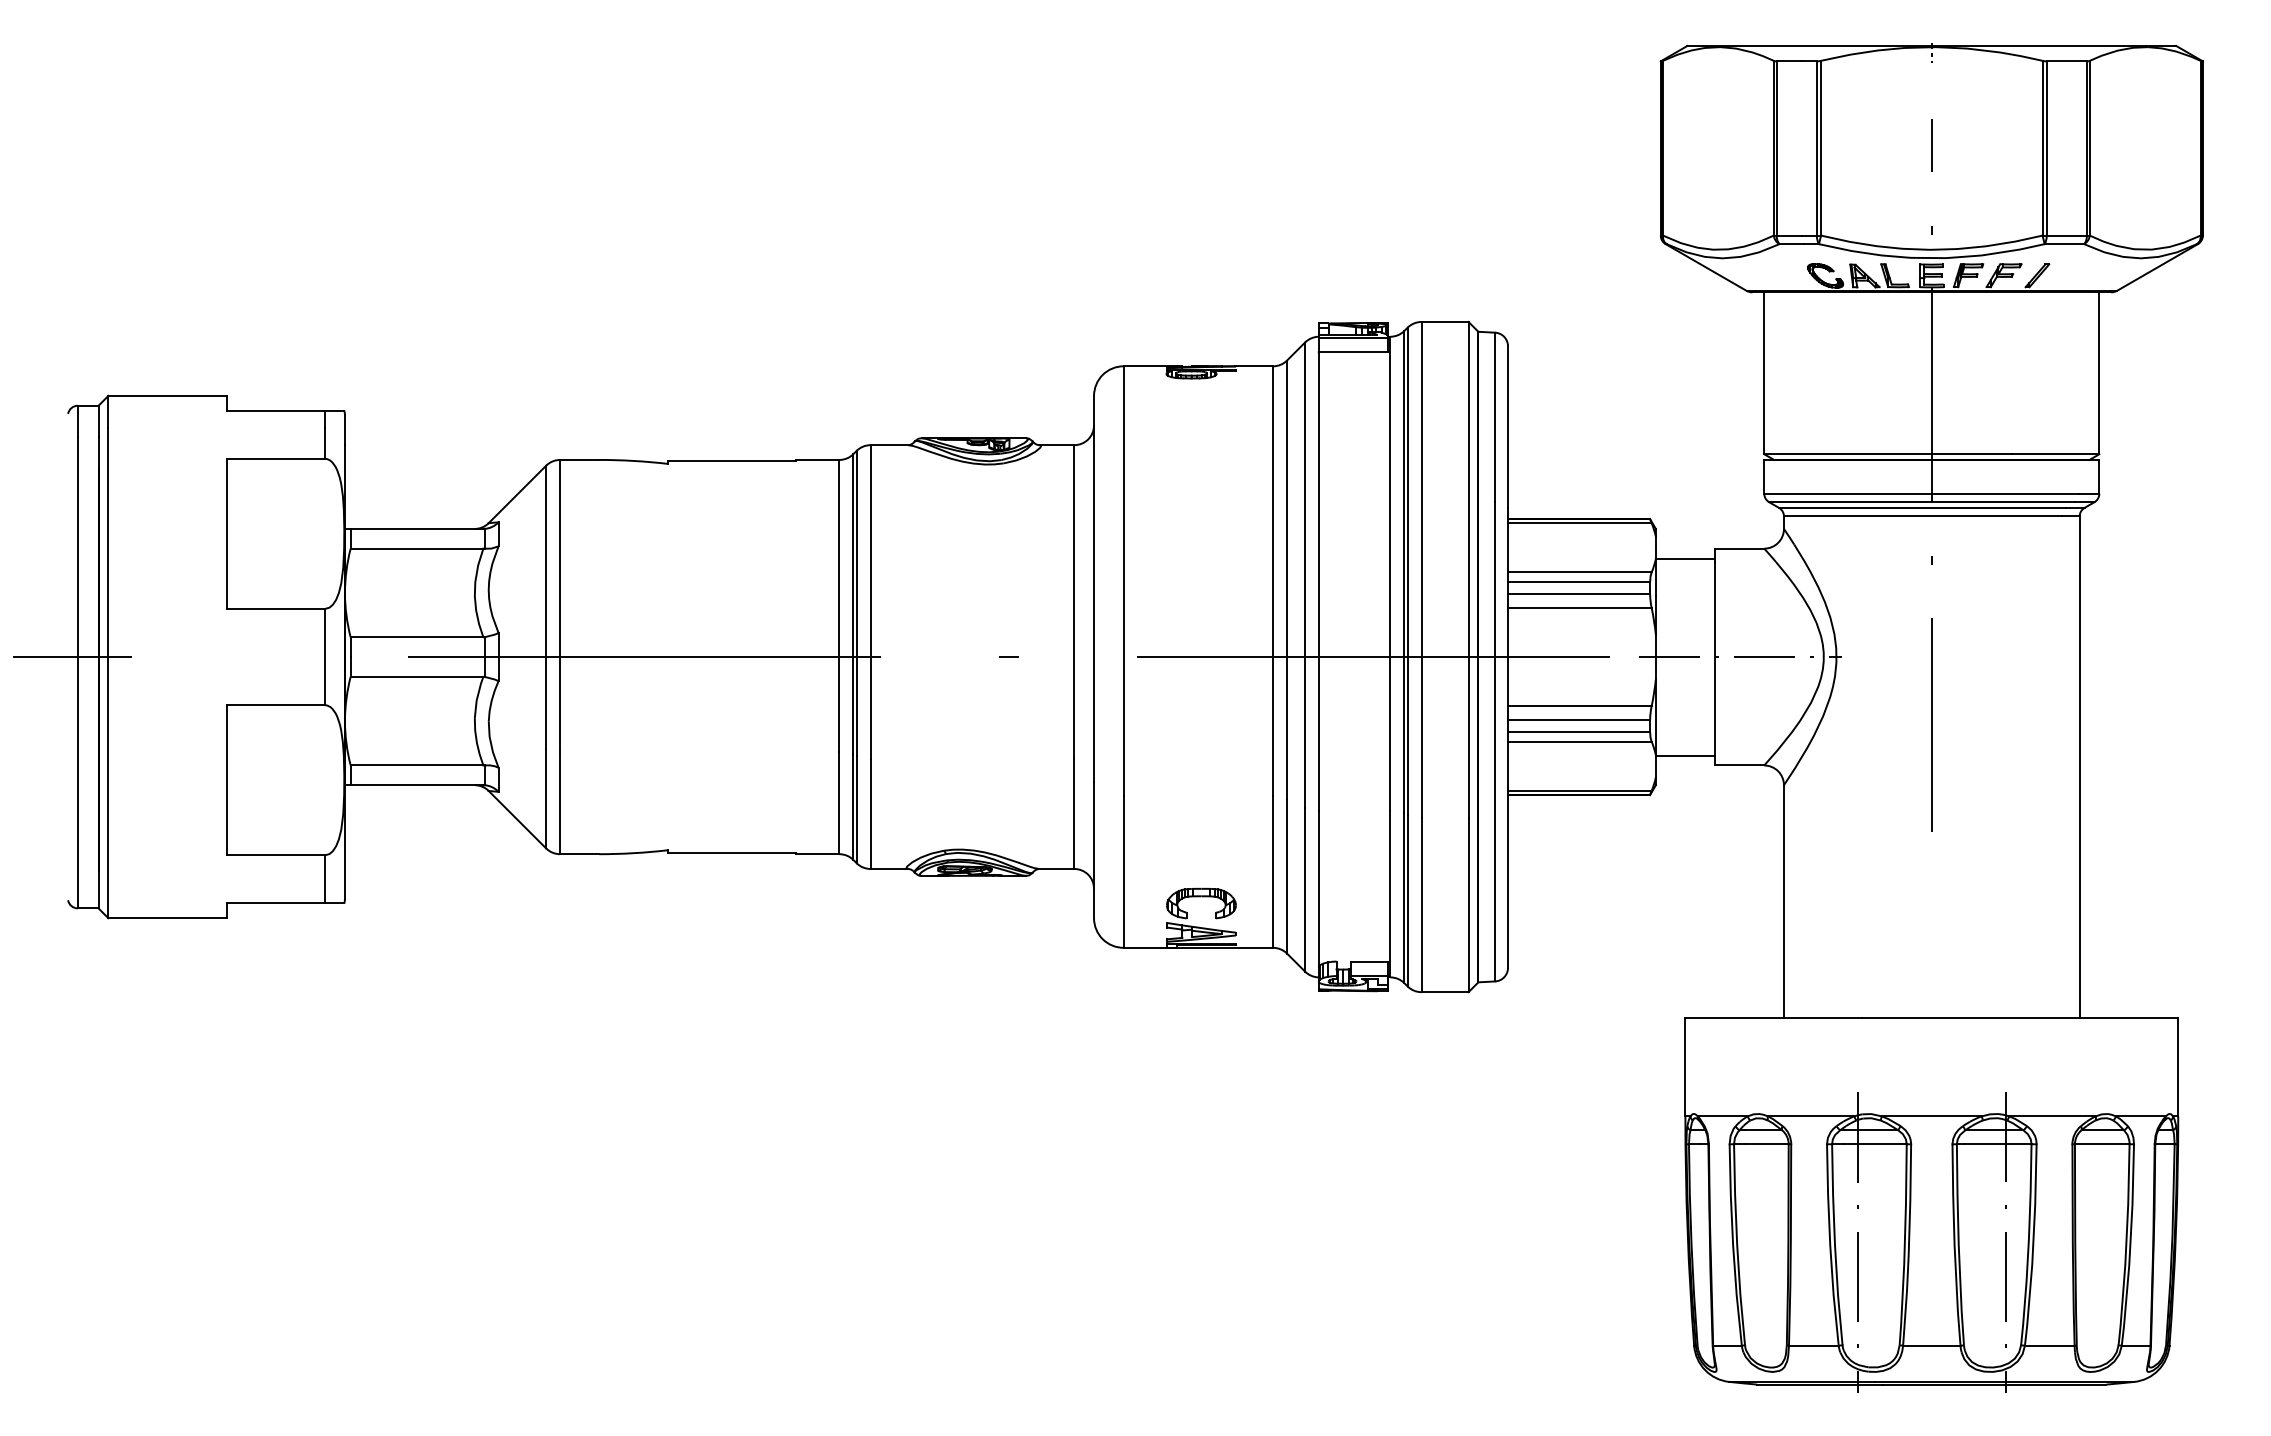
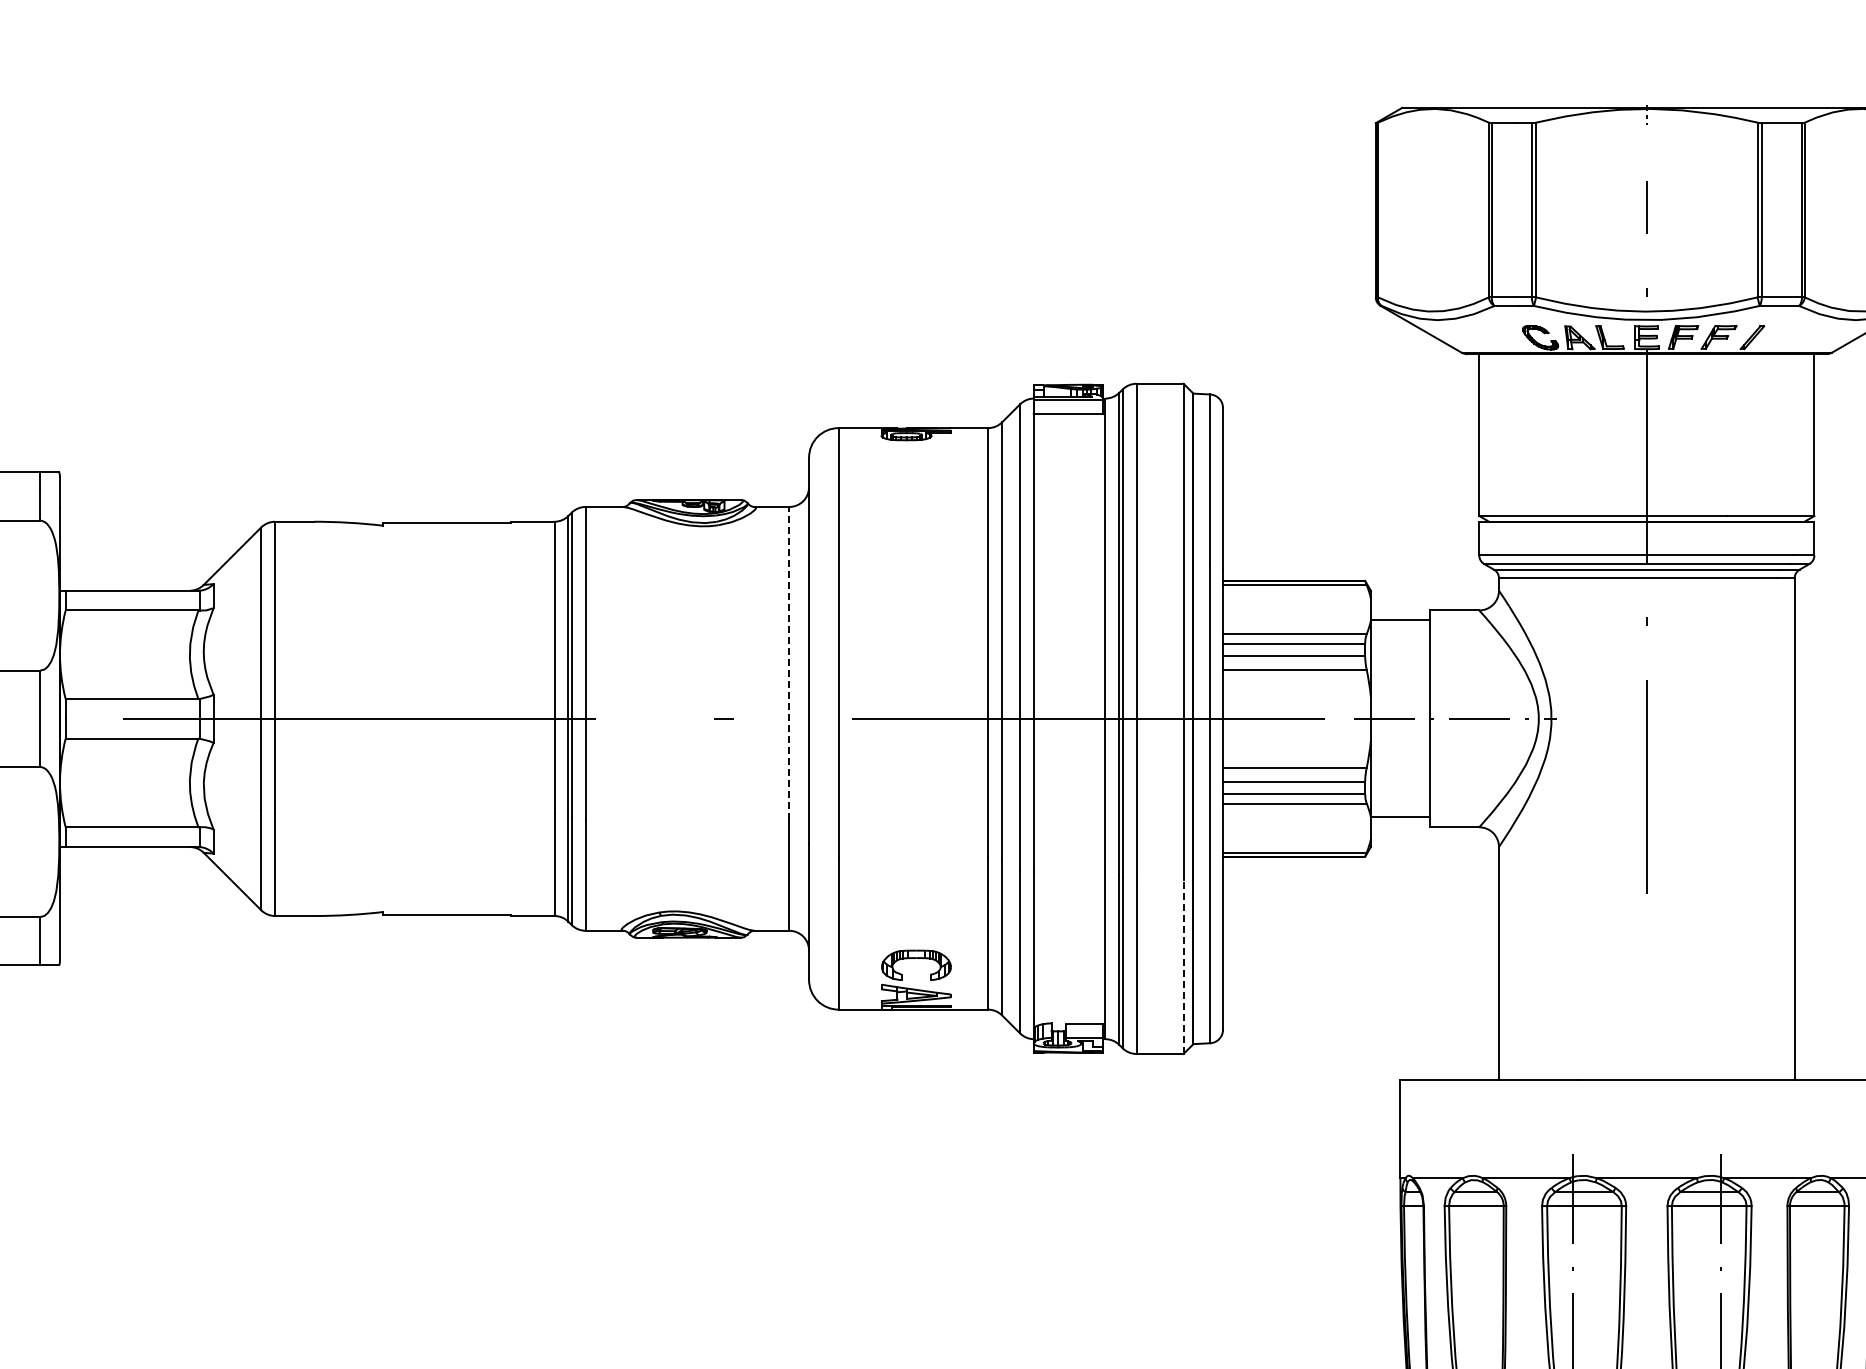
line: (1074, 601) -> (789, 663), solid -> dashed
line: (1468, 904) -> (1183, 966), solid -> dashed

